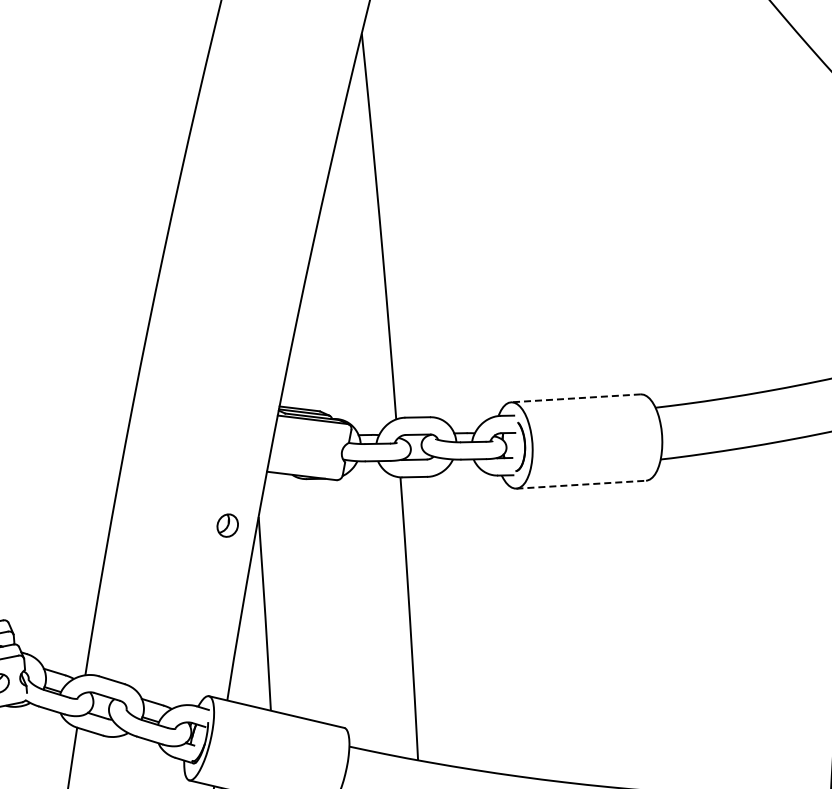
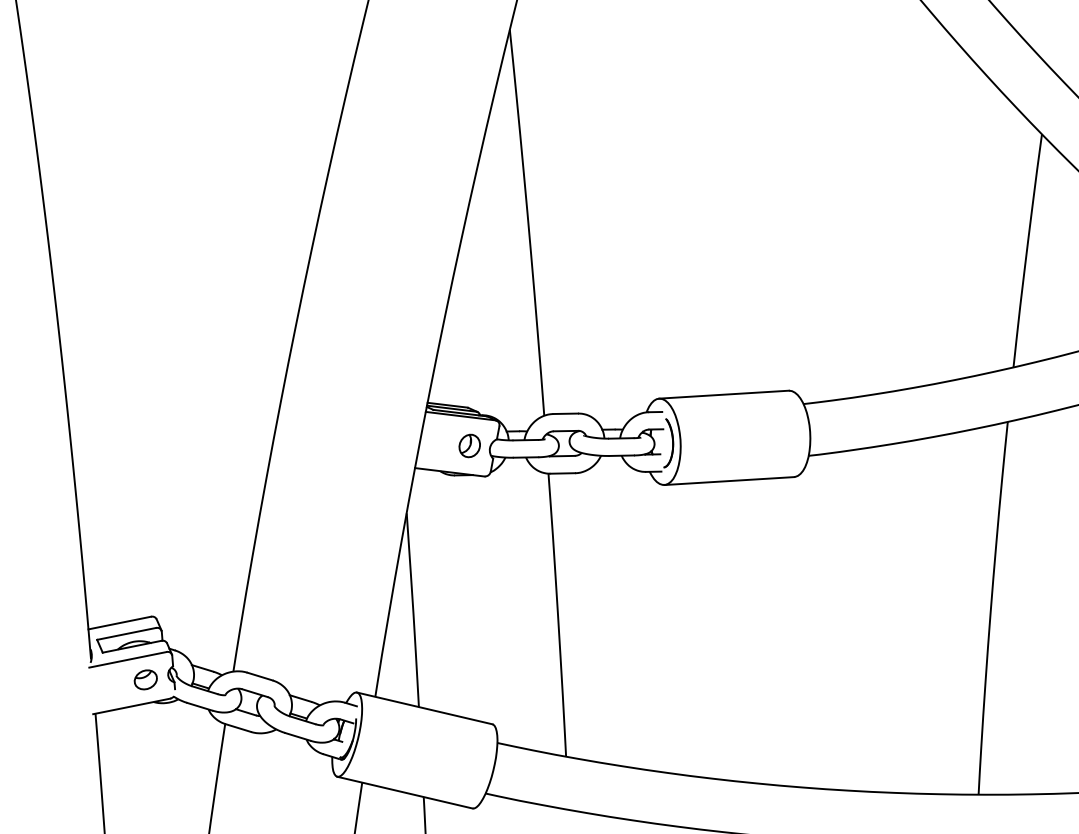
line: (576, 398) -> (724, 394), dashed -> solid
line: (581, 485) -> (729, 481), dashed -> solid
part: (227, 525) -> (469, 445), moved

